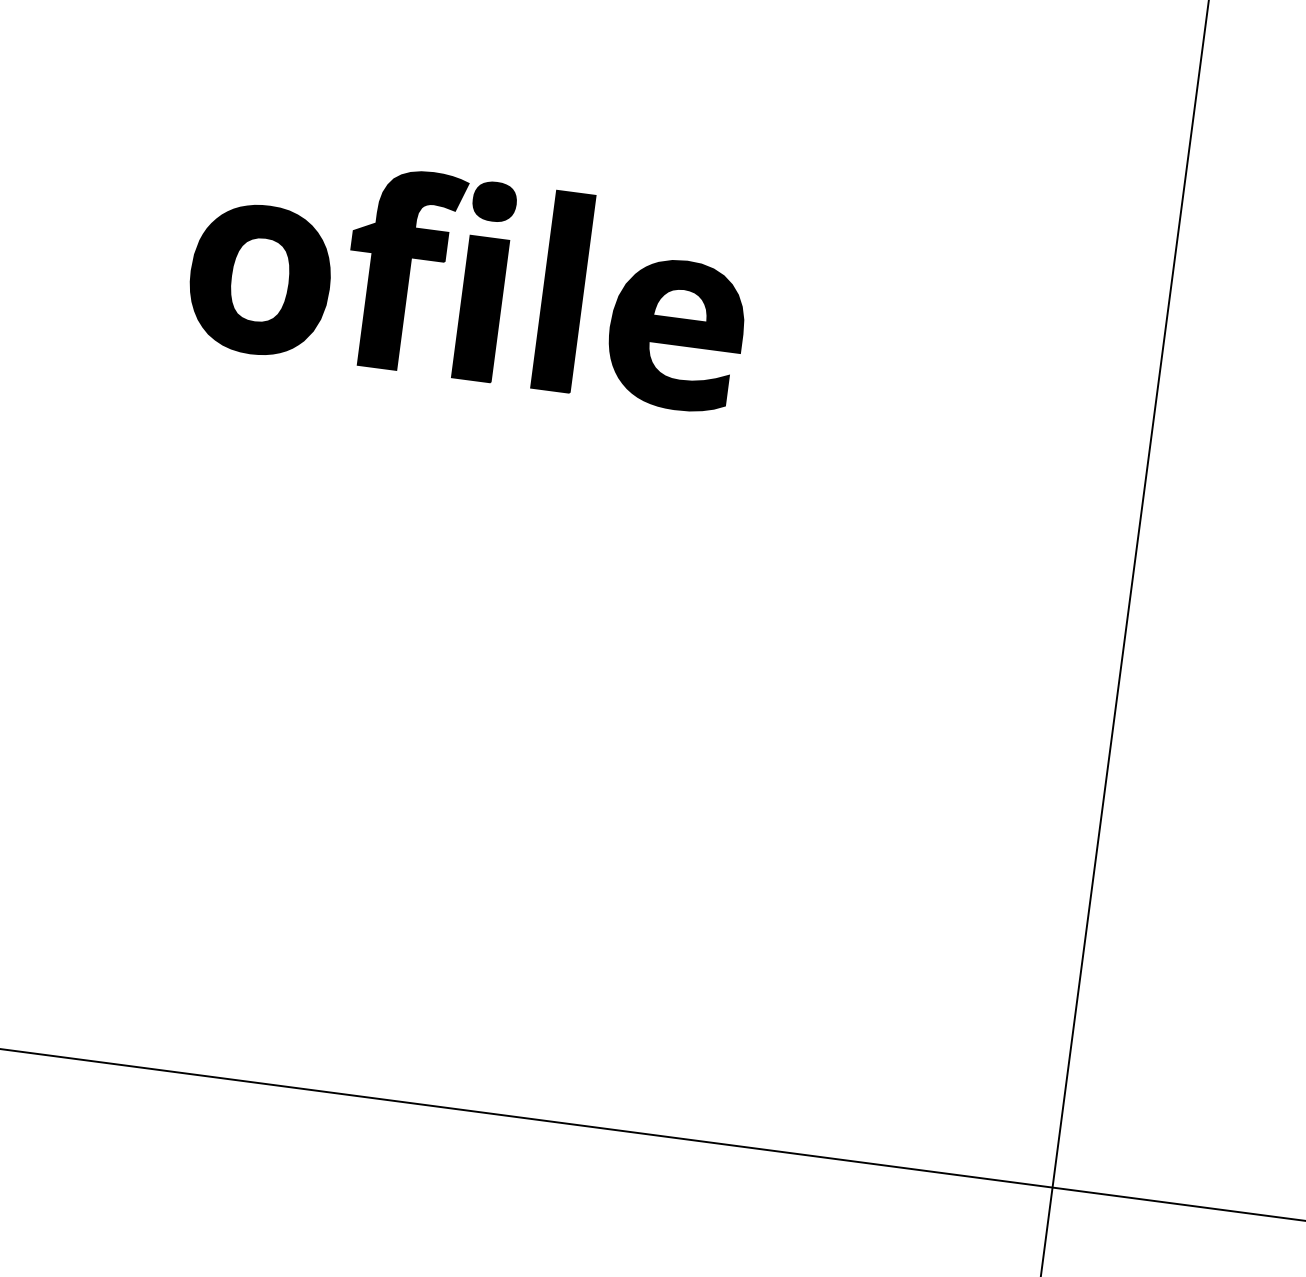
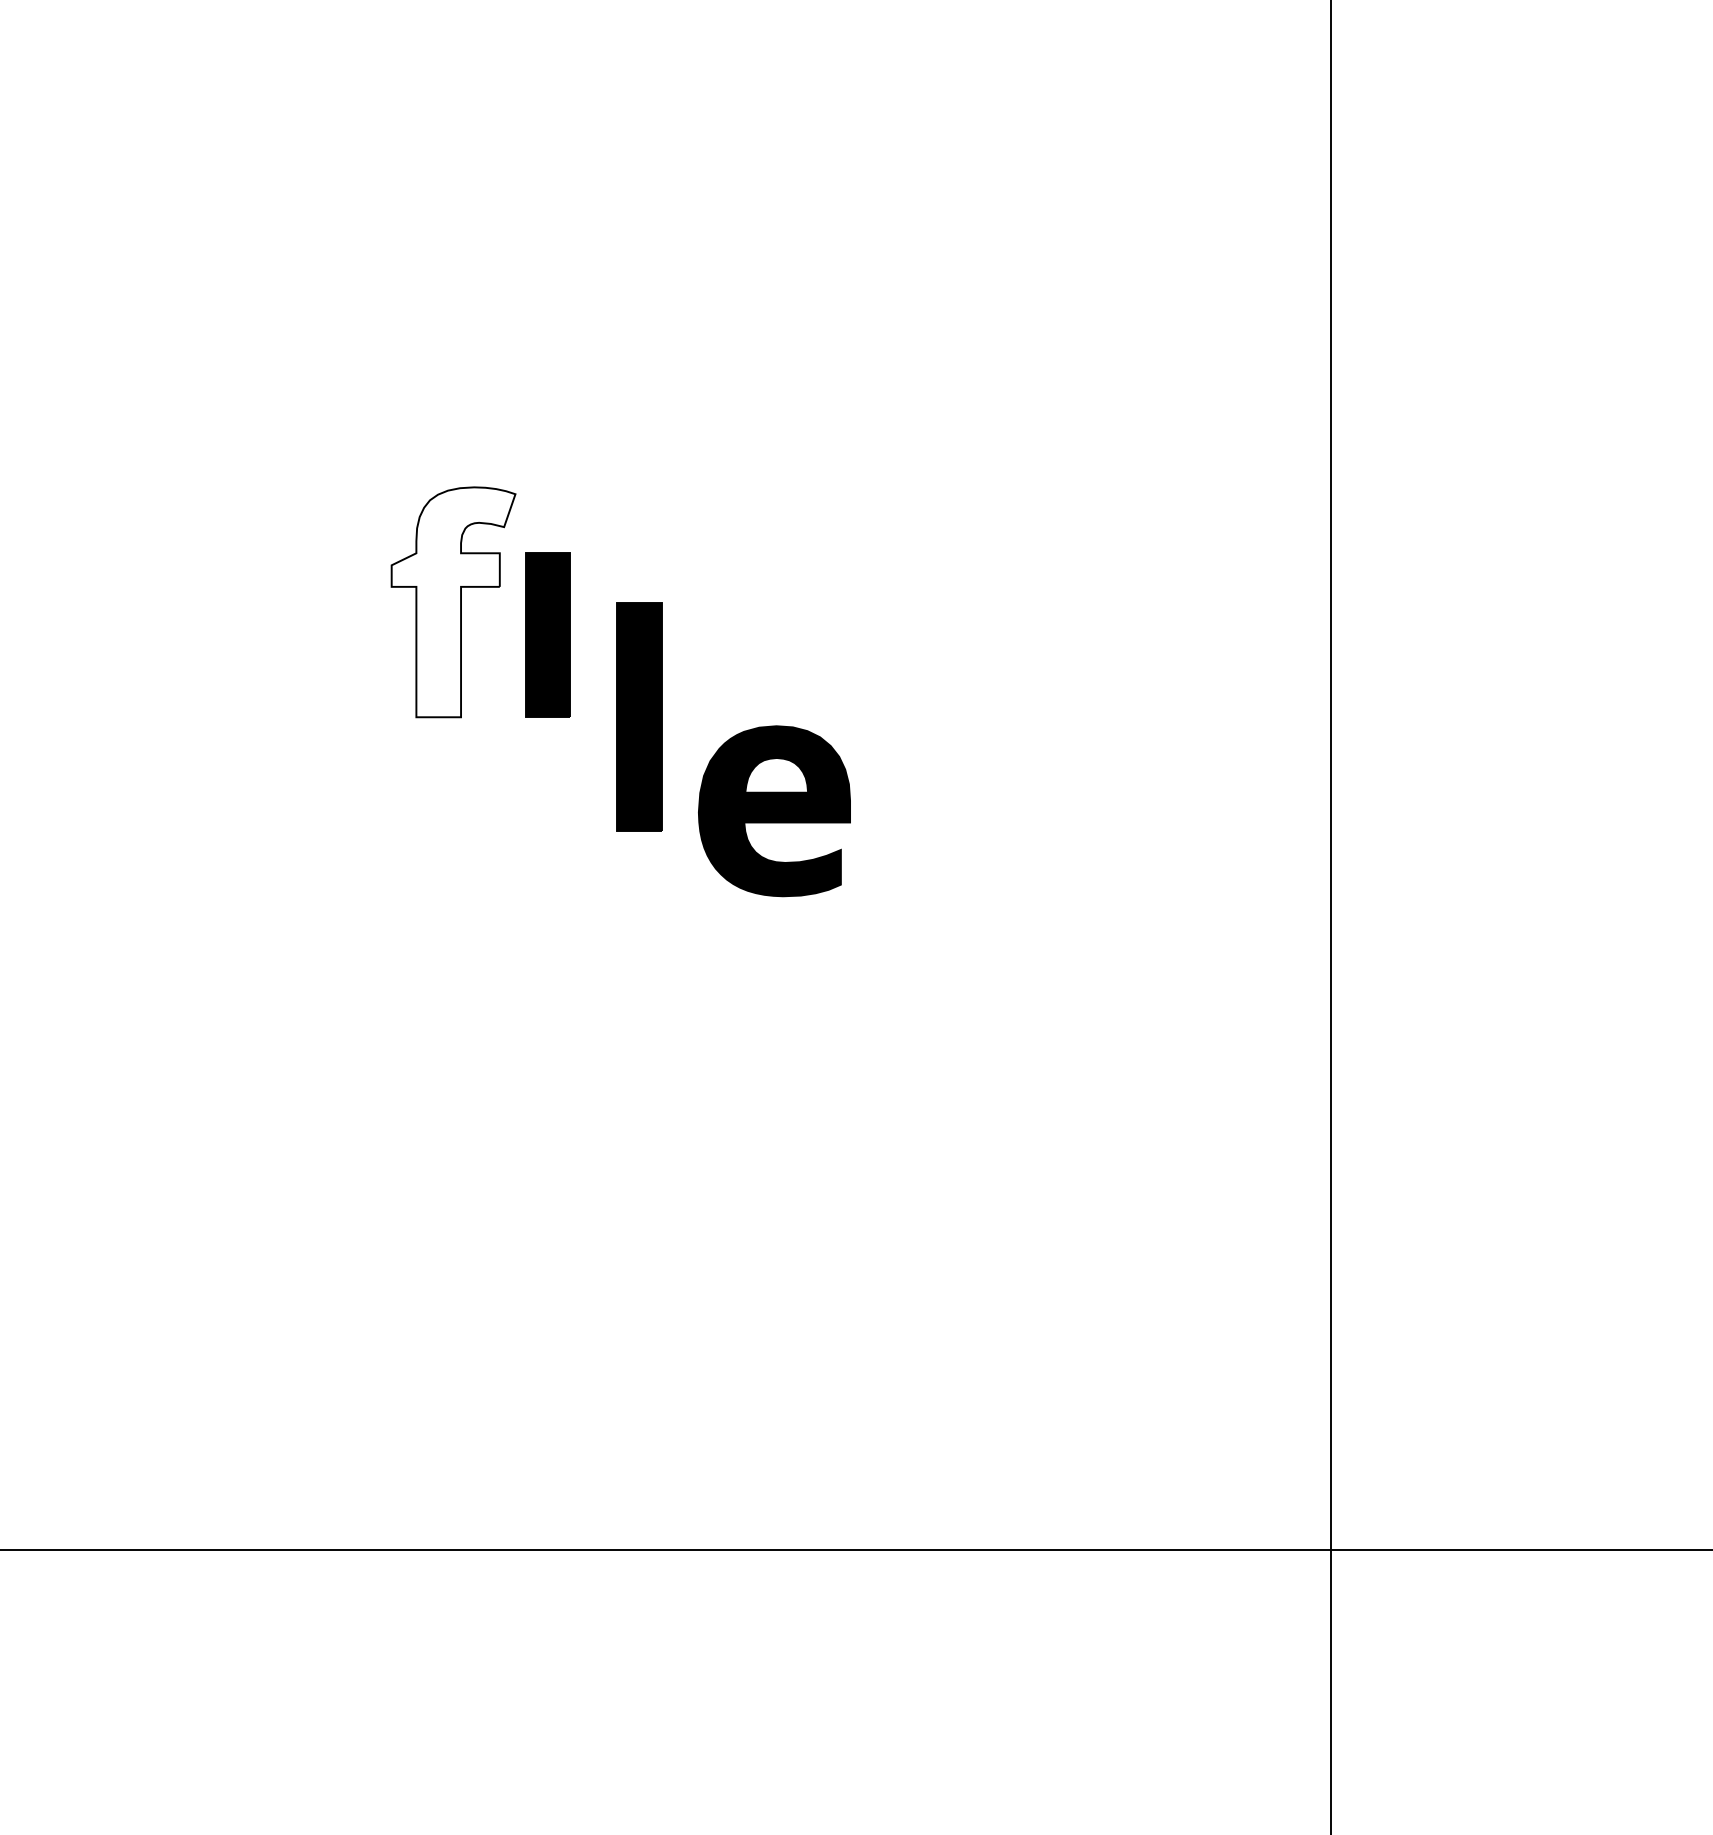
part: (494, 201) -> (547, 510), removed
fill: (402, 270) -> (453, 602), removed
part: (260, 280) -> (292, 635), removed
part: (563, 291) -> (639, 716), moved
part: (676, 334) -> (774, 811), moved

